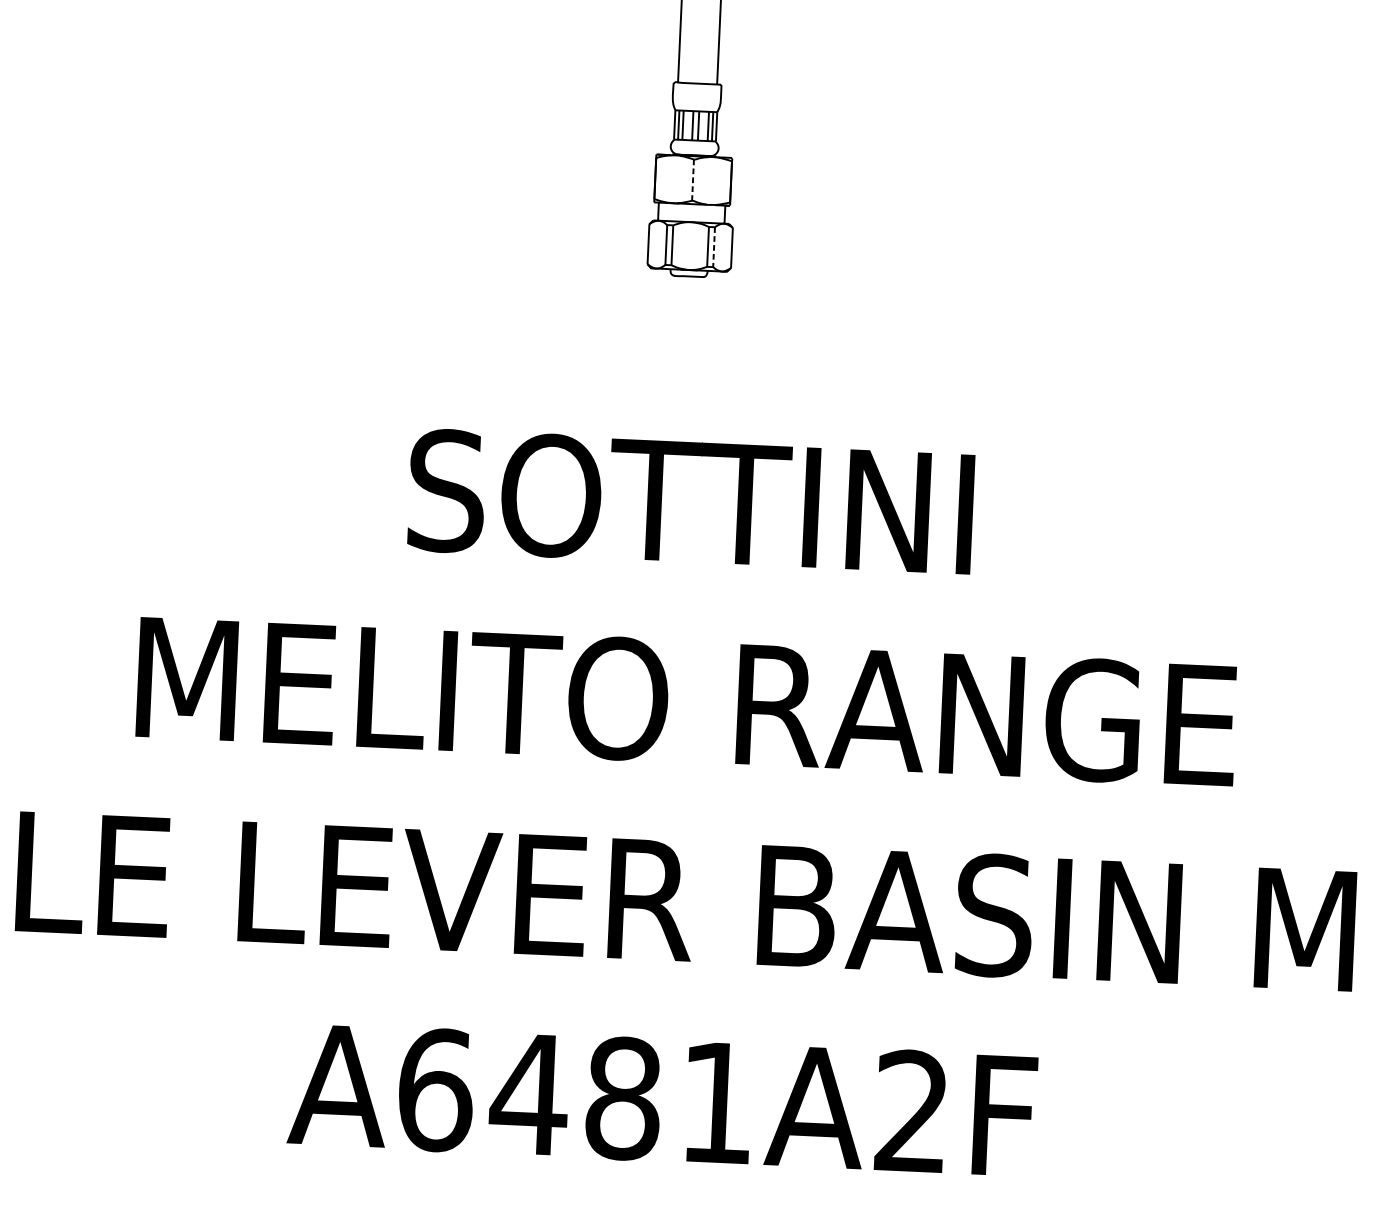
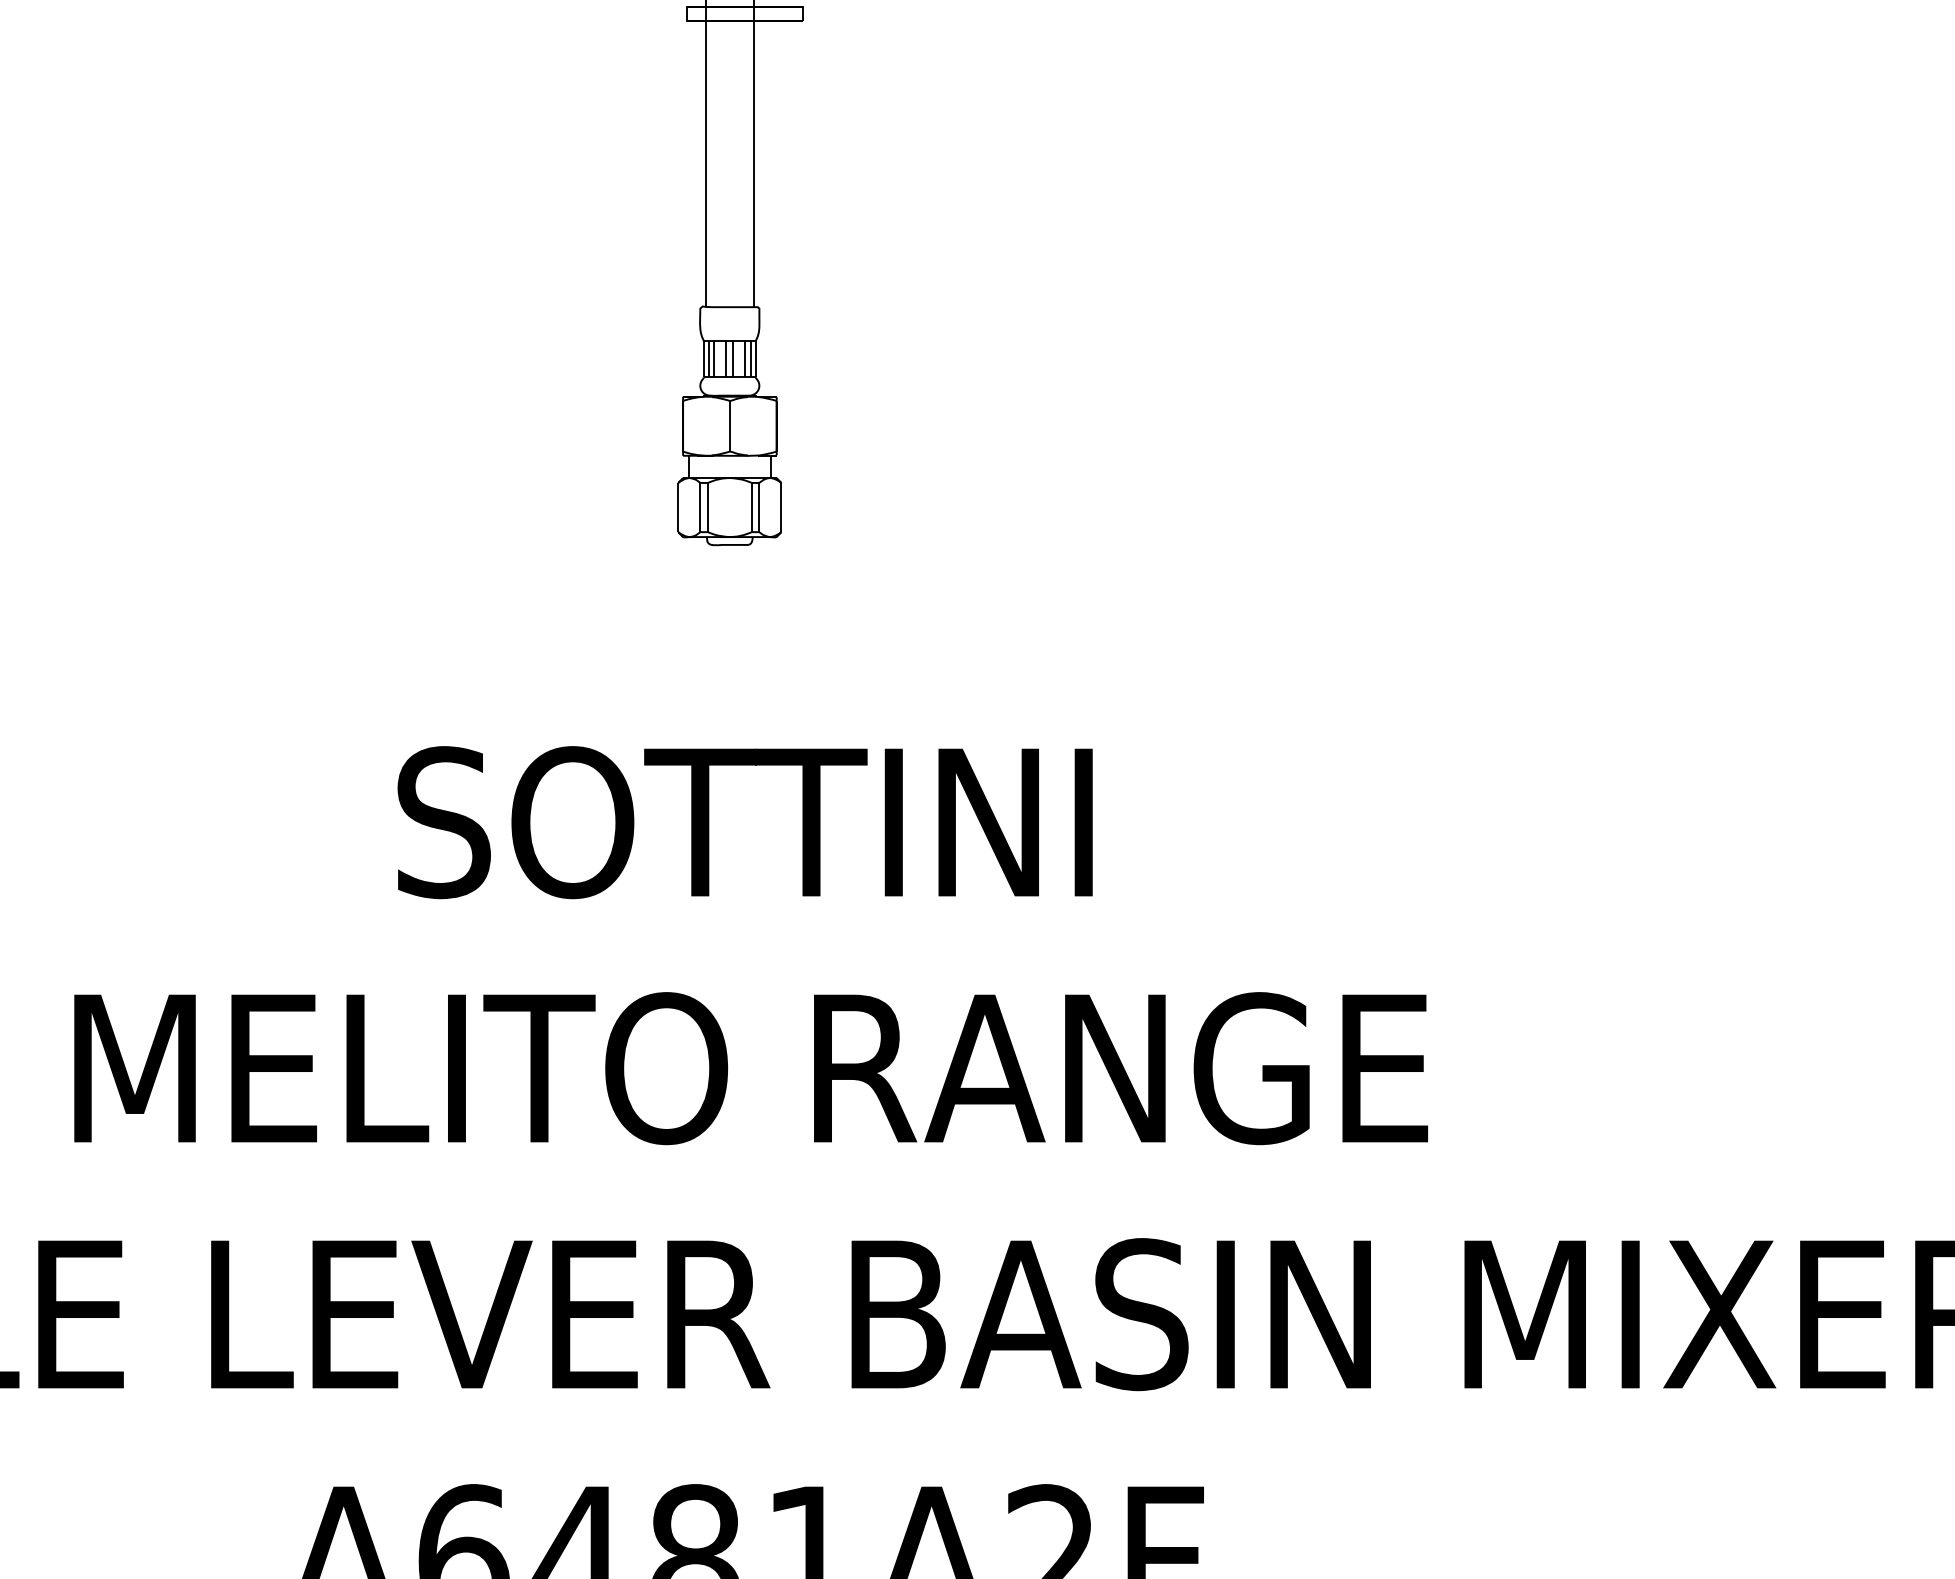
line: (692, 180) -> (729, 426), dashed -> solid
line: (714, 247) -> (759, 507), dashed -> solid

